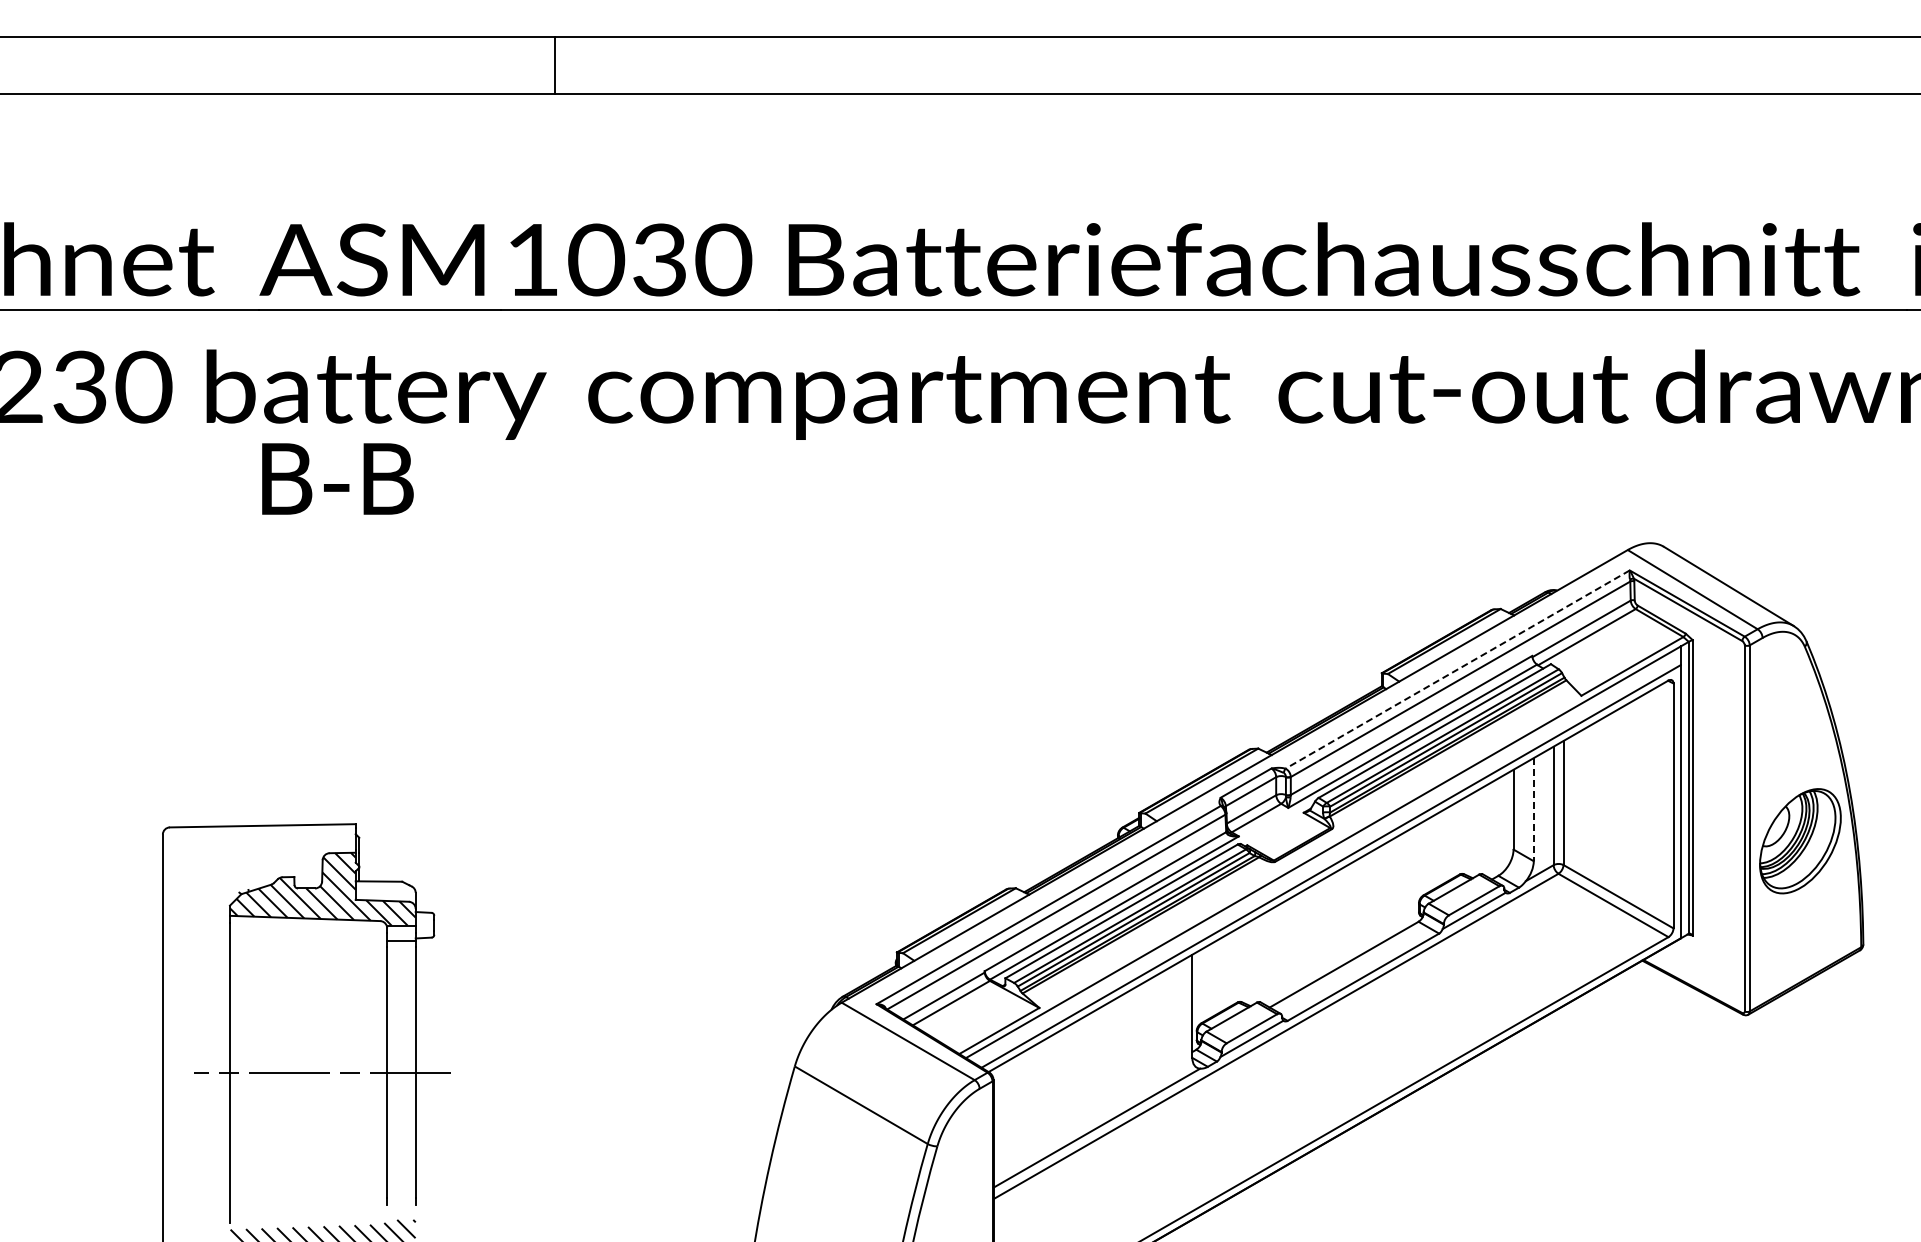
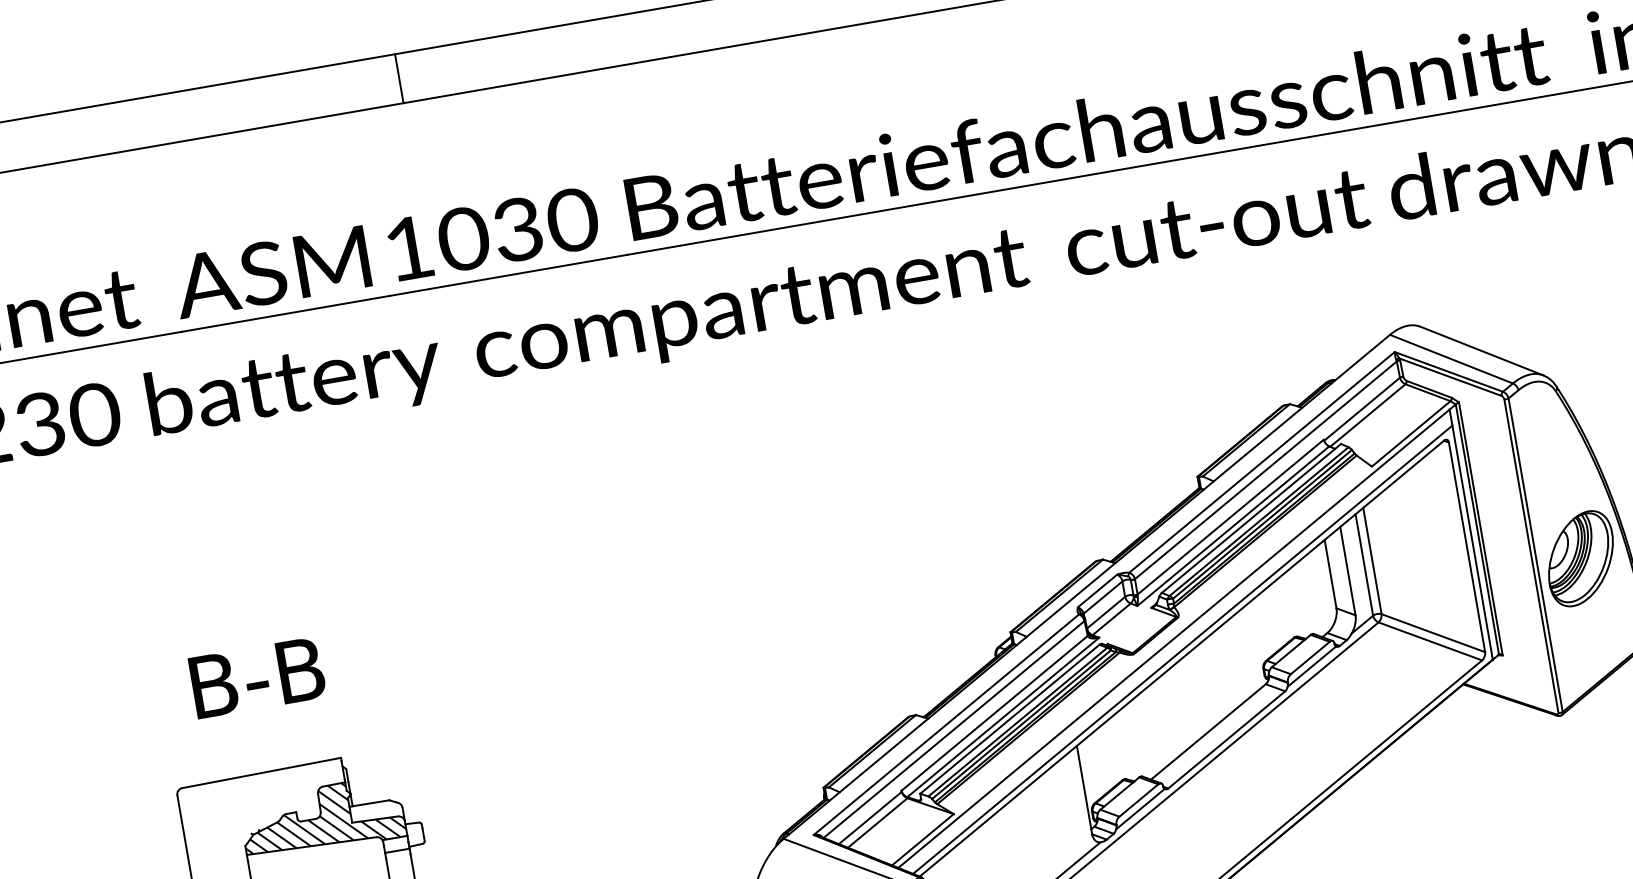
text: (337, 478) -> (257, 677), moved
line: (1457, 669) -> (1261, 462), dashed -> solid
line: (1533, 809) -> (1347, 571), dashed -> solid

